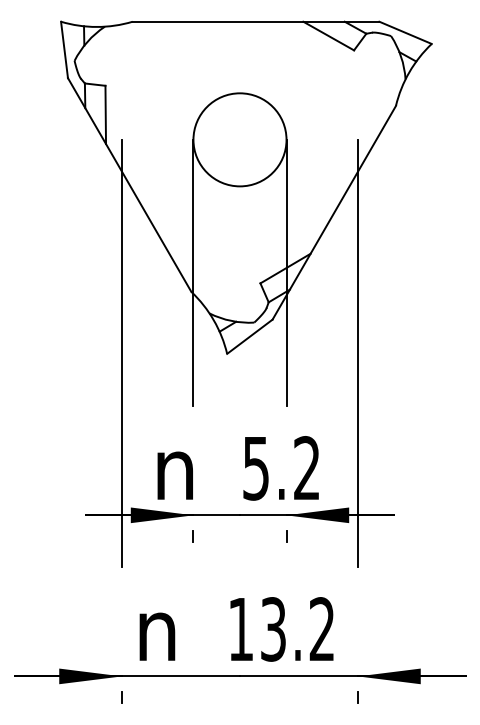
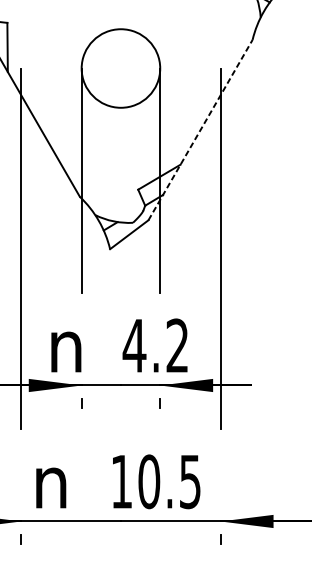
line: (334, 212) -> (200, 129), solid -> dashed
text: (256, 468) -> (134, 345), 5.2 -> 4.2
text: (297, 629) -> (169, 481), 13.2 -> 10.5

